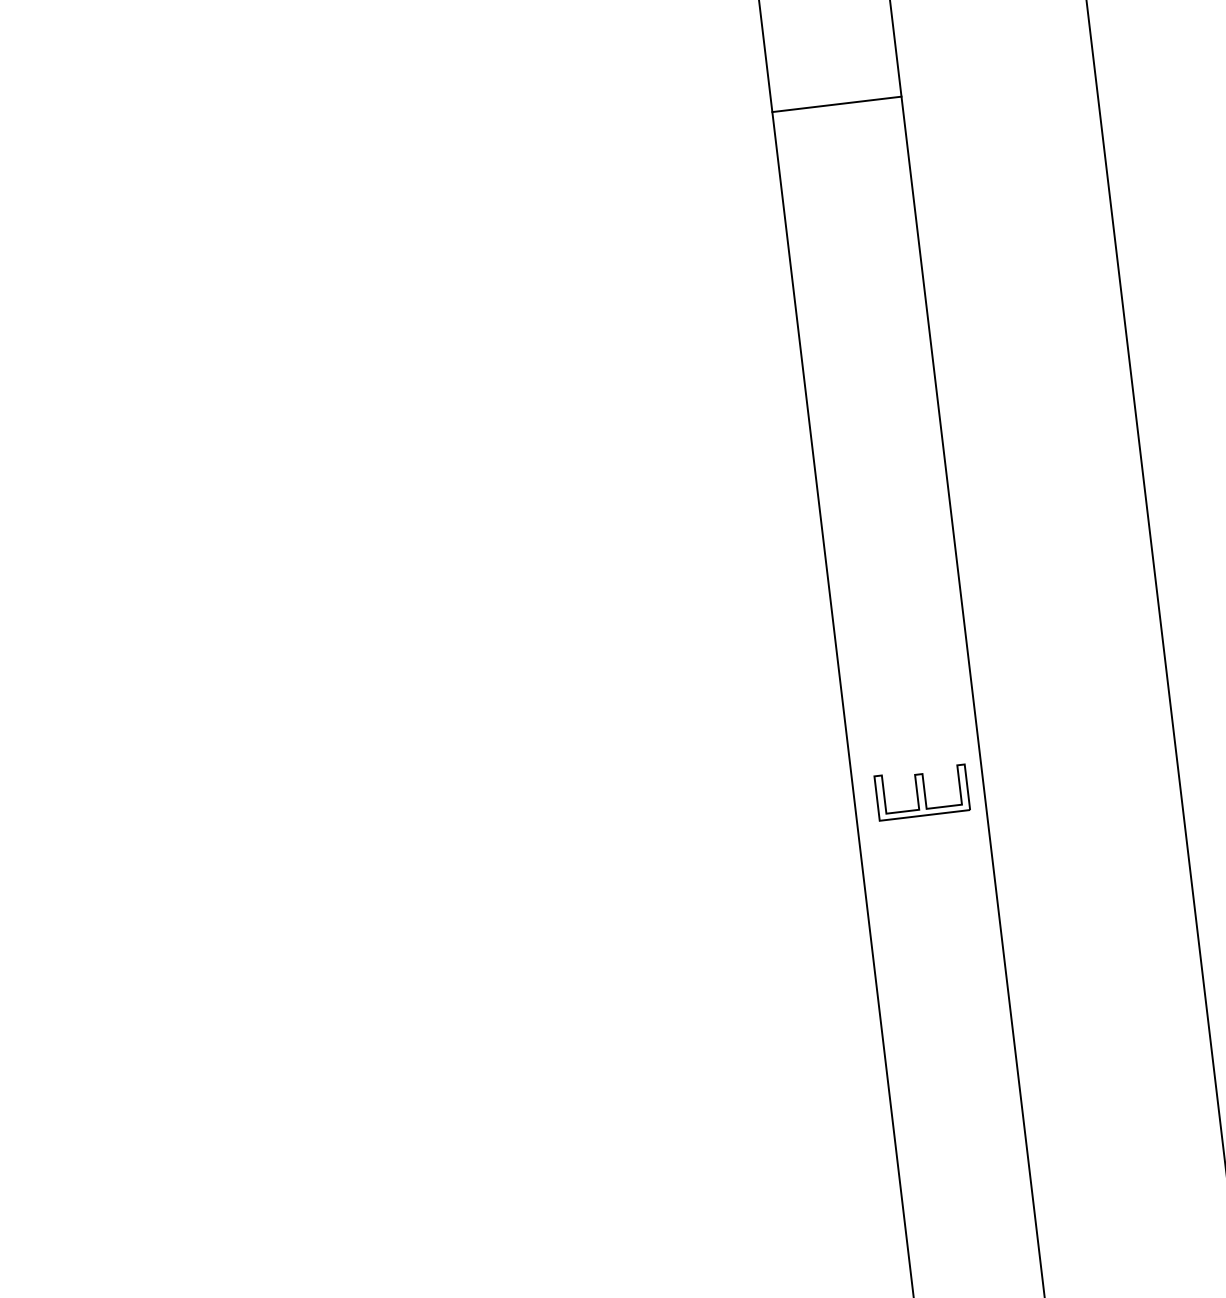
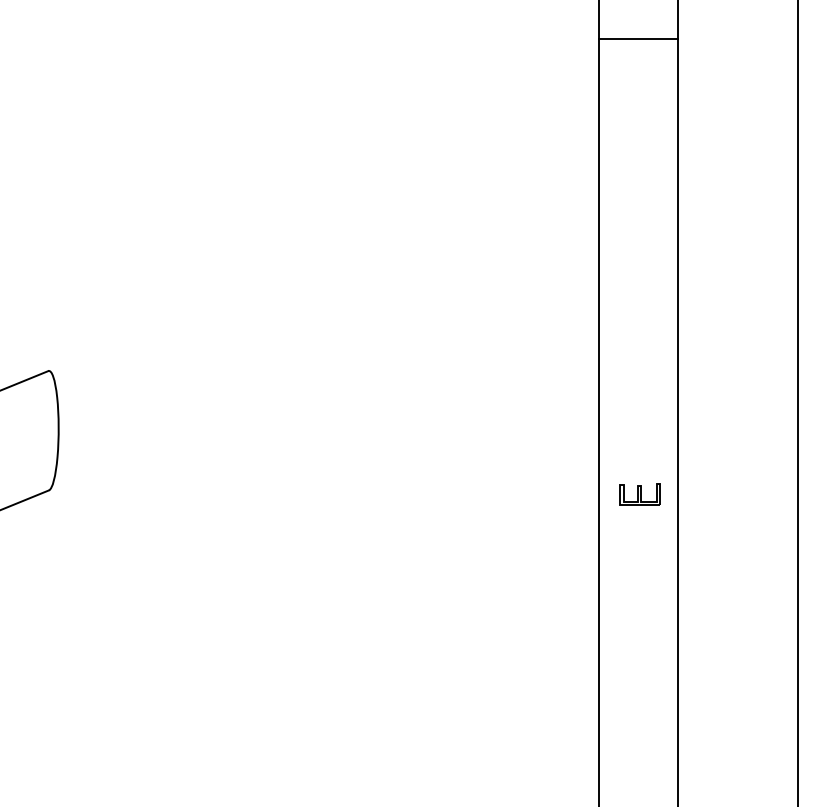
line: (837, 104) -> (638, 38), moved
part: (920, 792) -> (639, 494), size x0.71

